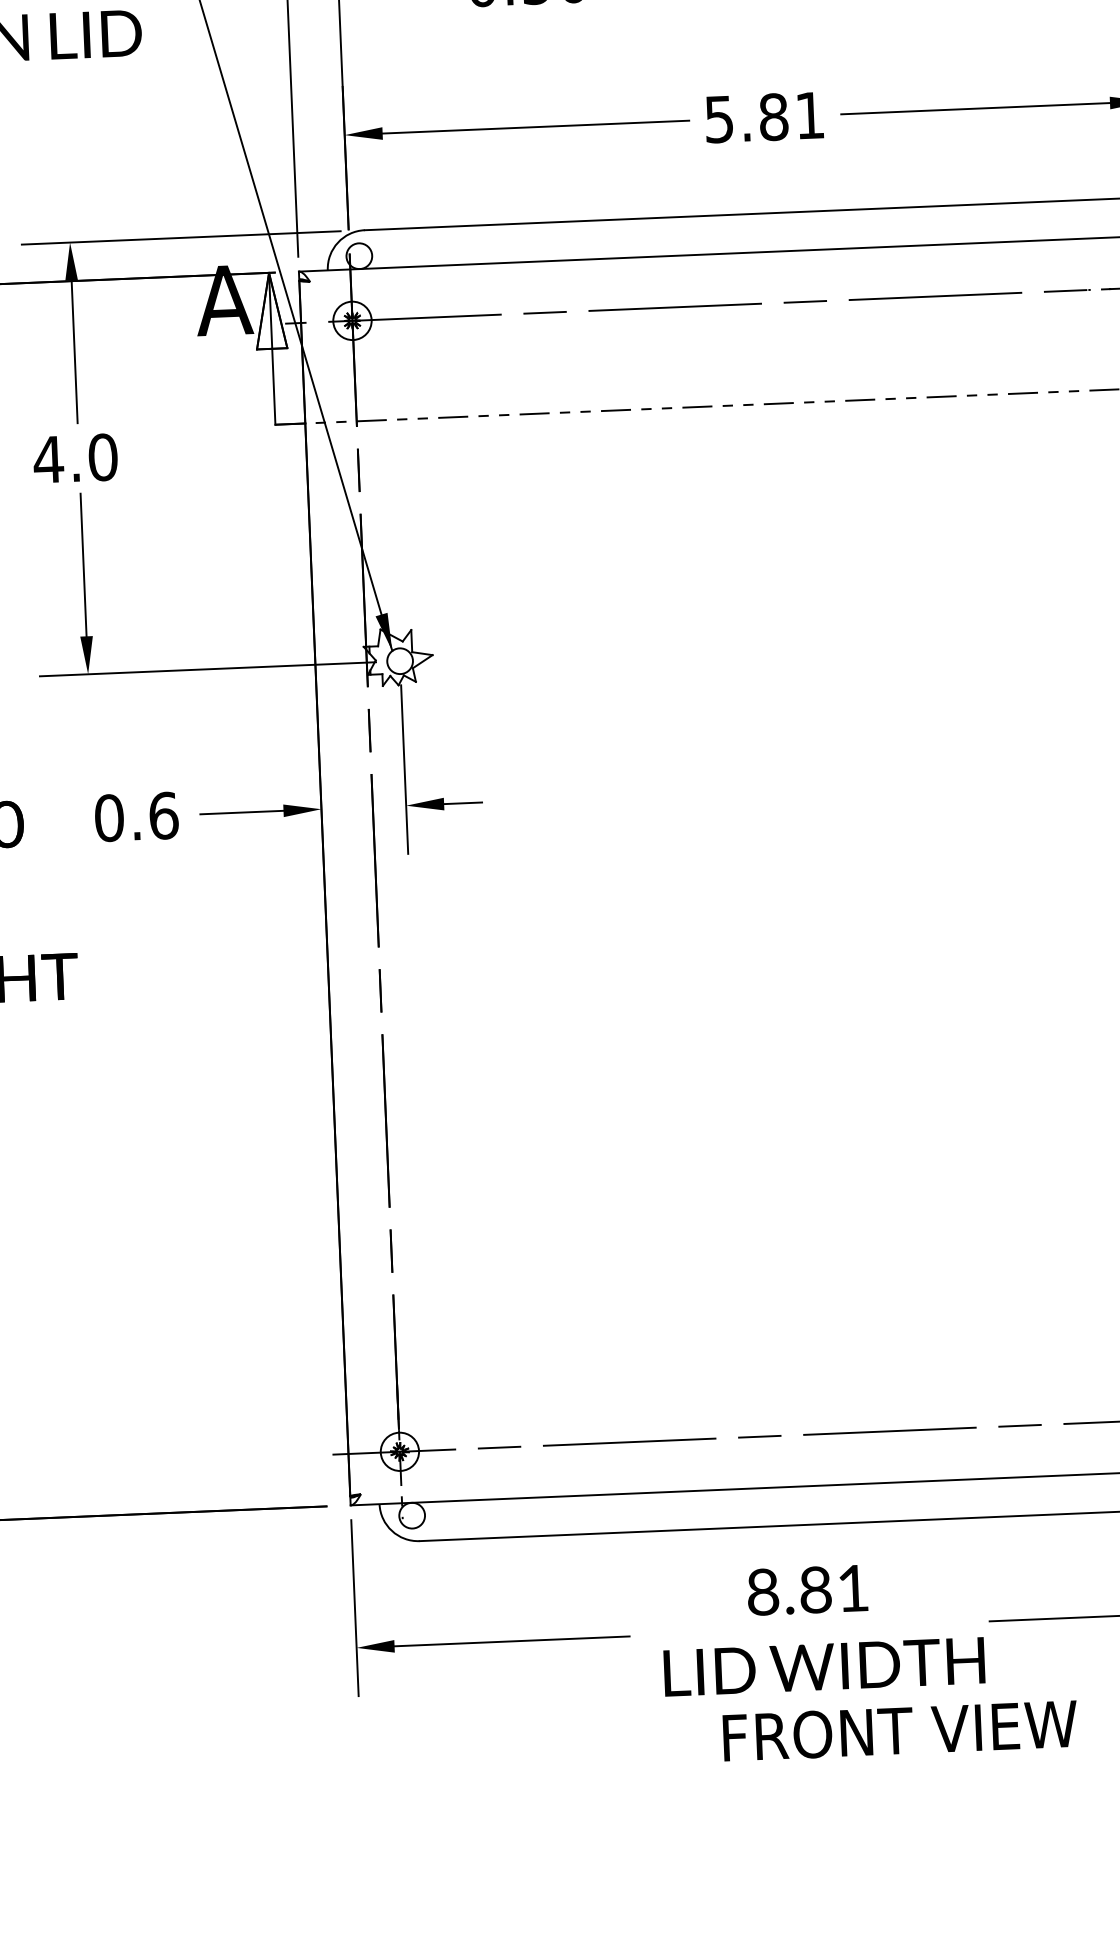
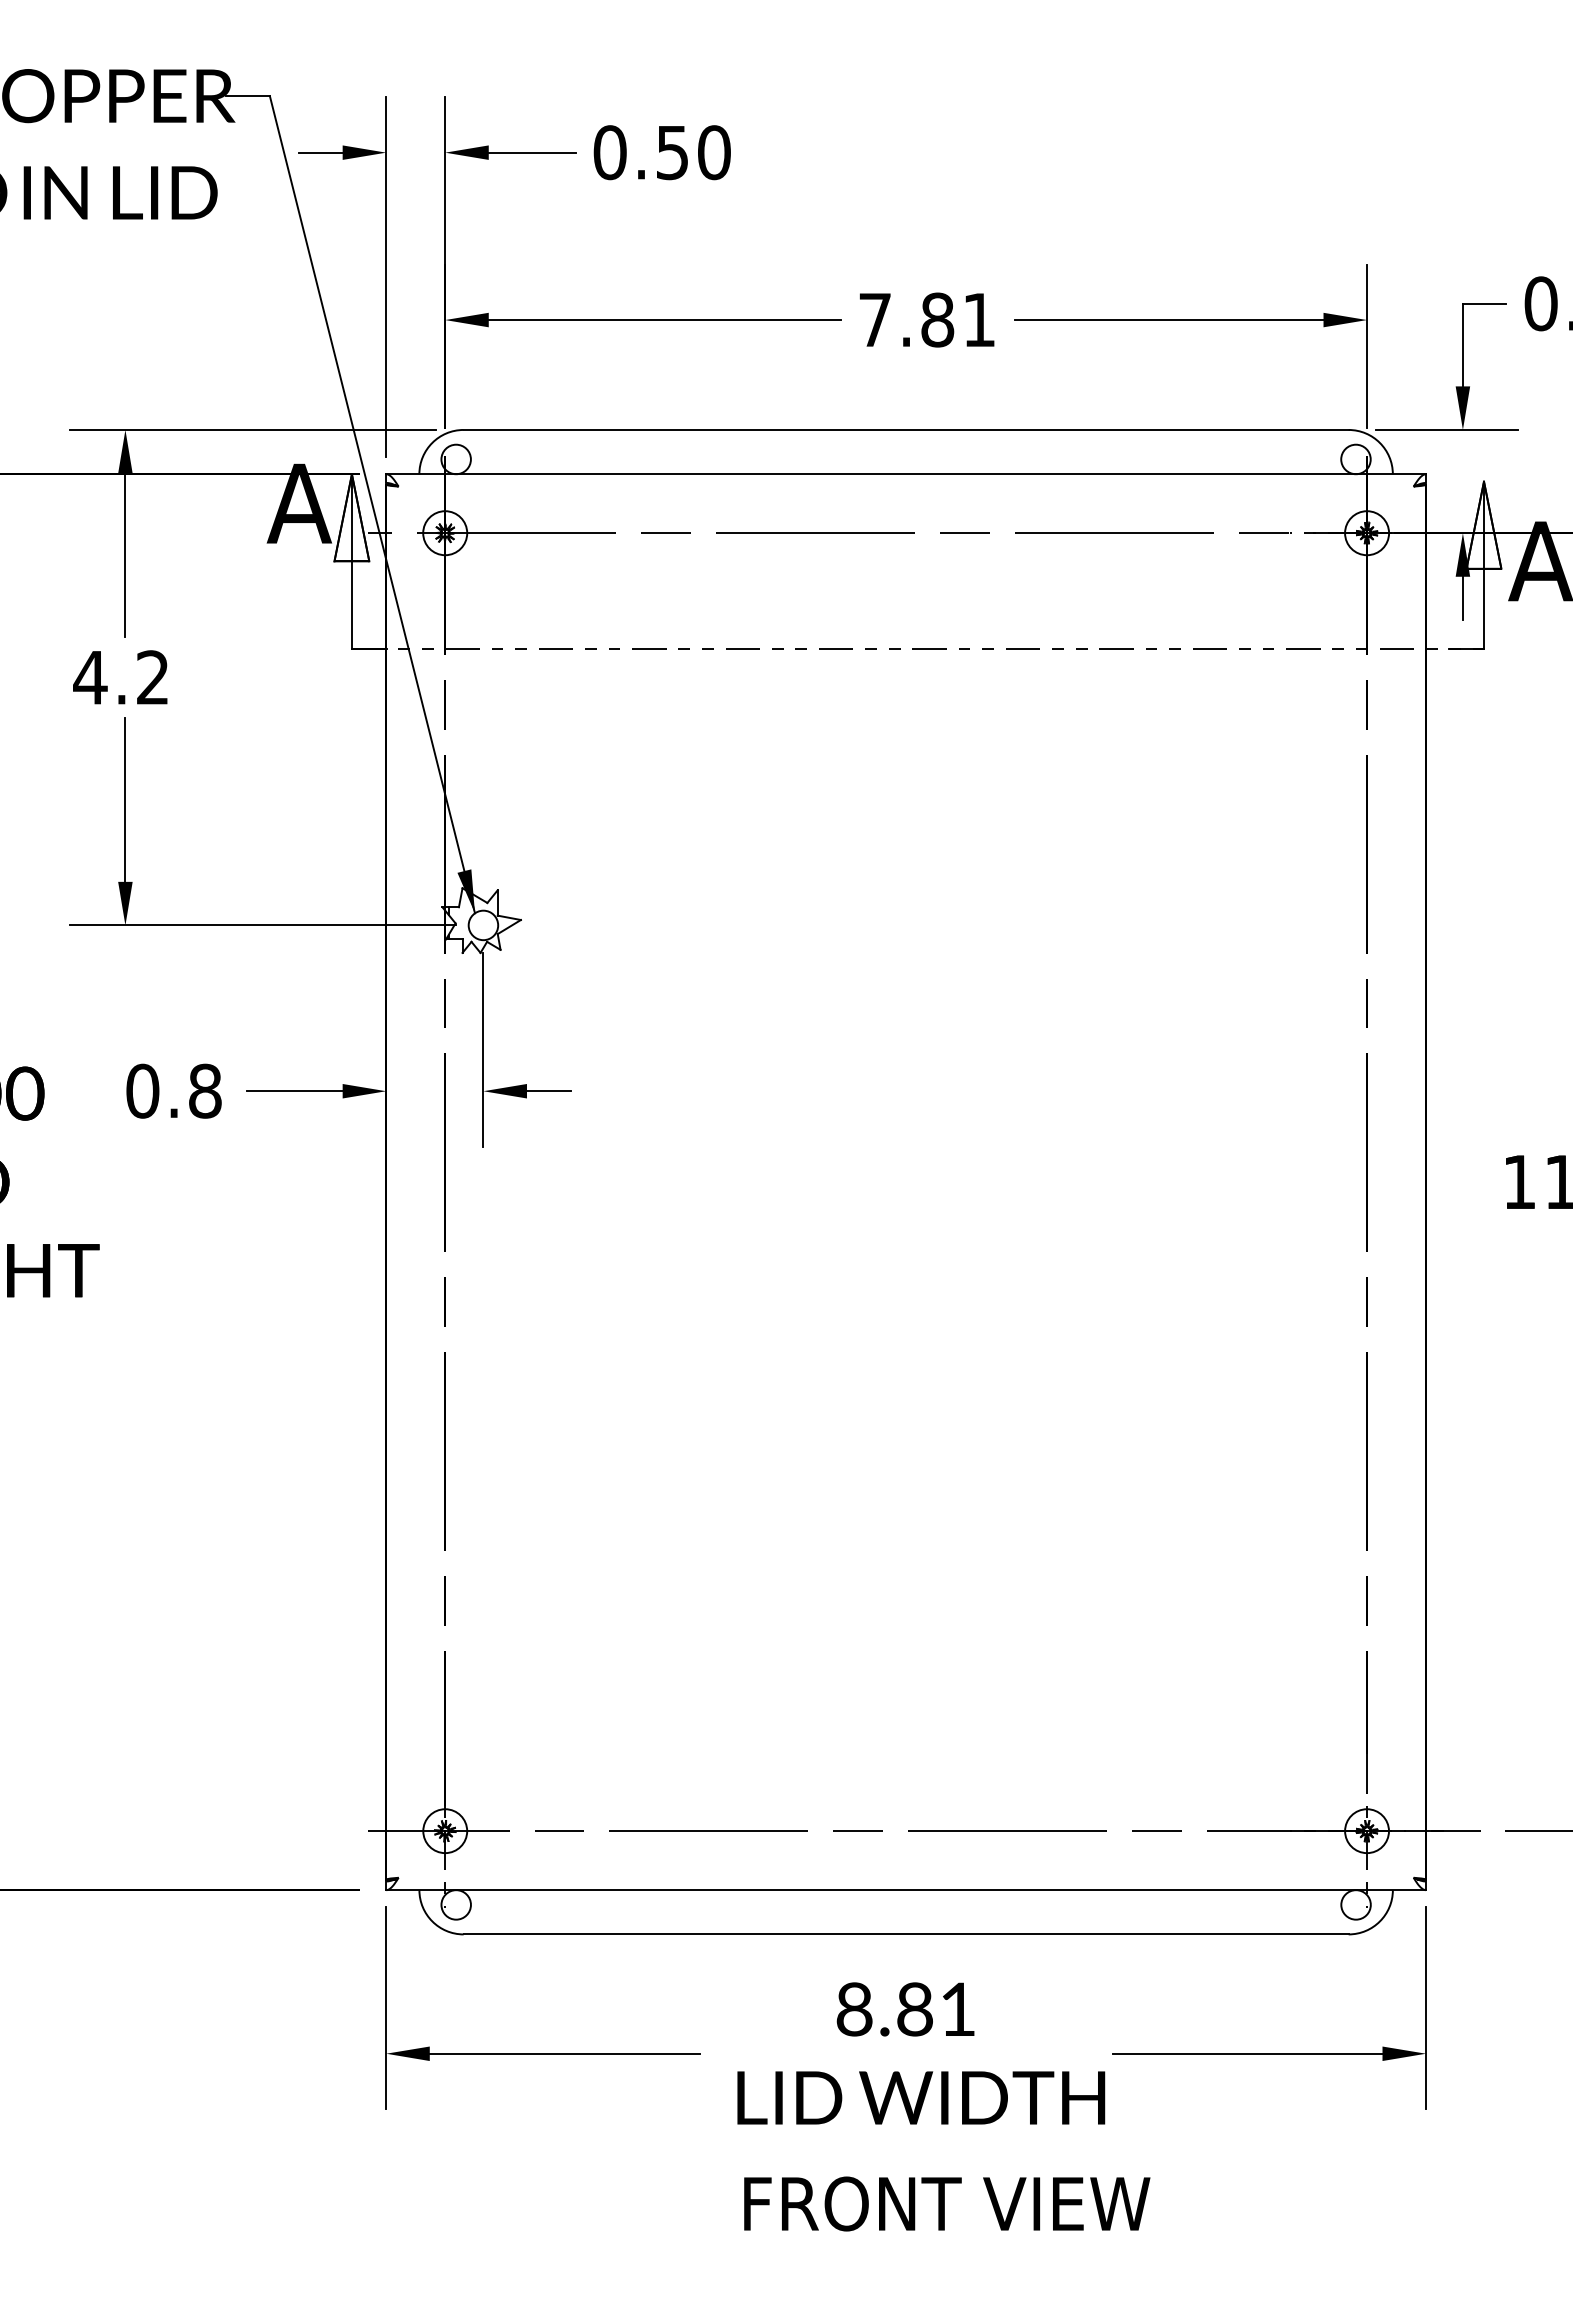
text: (718, 119) -> (874, 320), 5.81 -> 7.81
text: (102, 457) -> (152, 677), 4.0 -> 4.2
text: (163, 815) -> (205, 1090), 0.6 -> 0.8
text: (900, 1730) -> (947, 2203), moved

